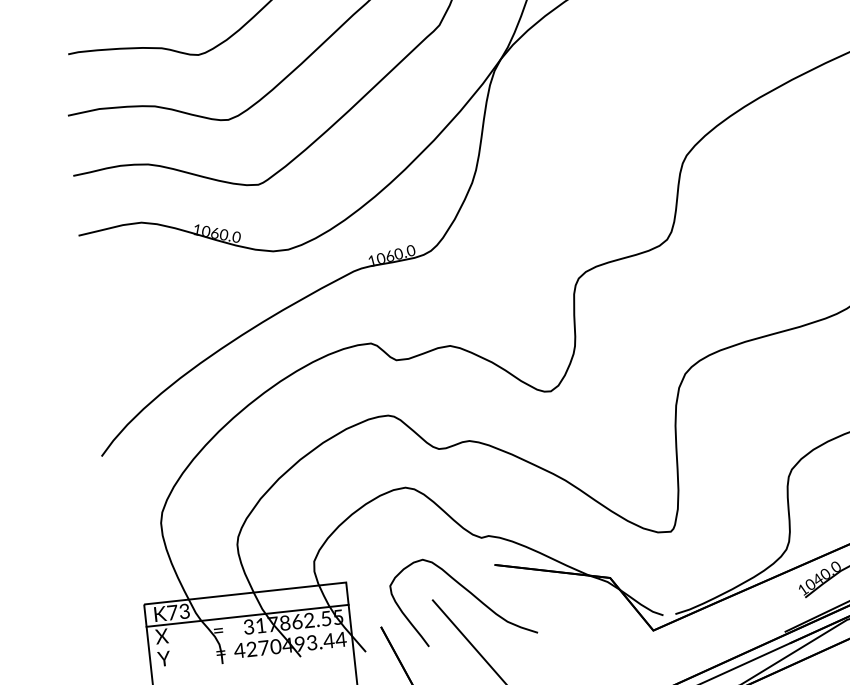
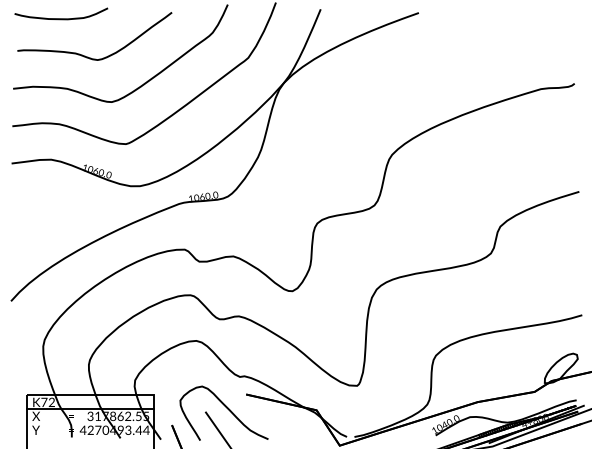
text: (184, 613) -> (51, 403), K73 -> K72

